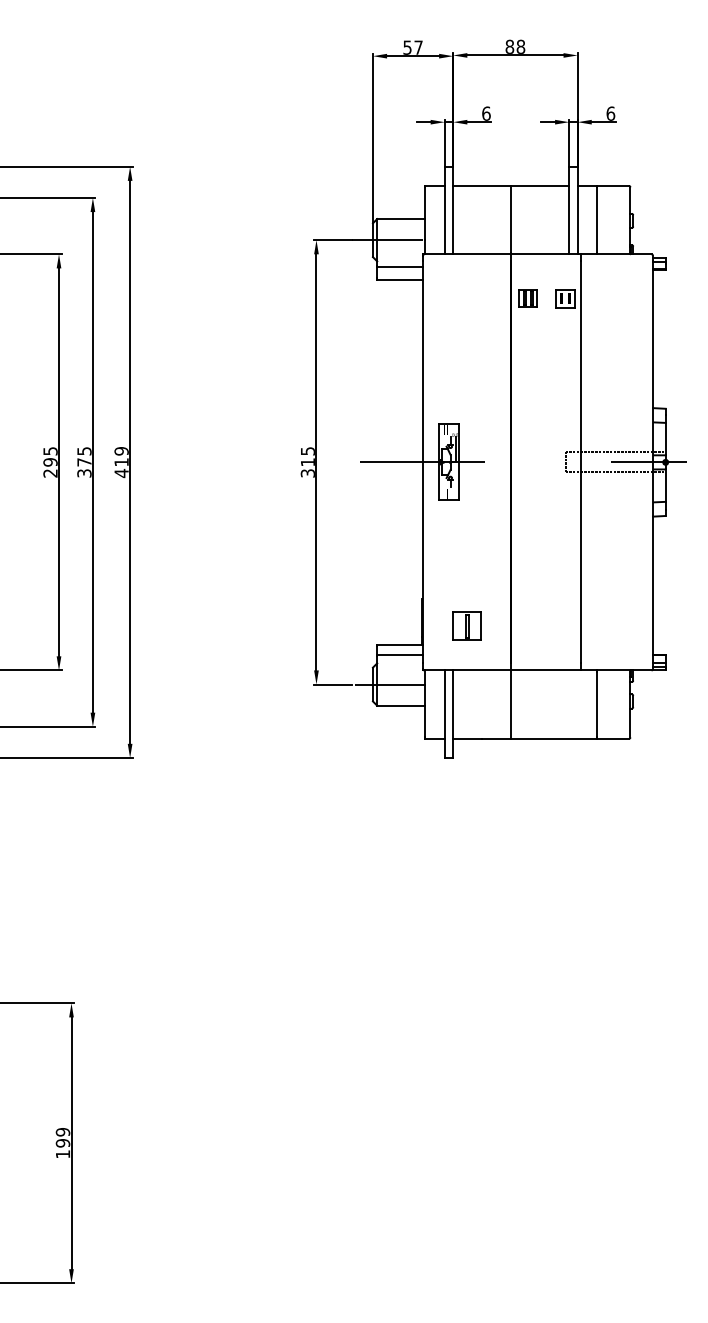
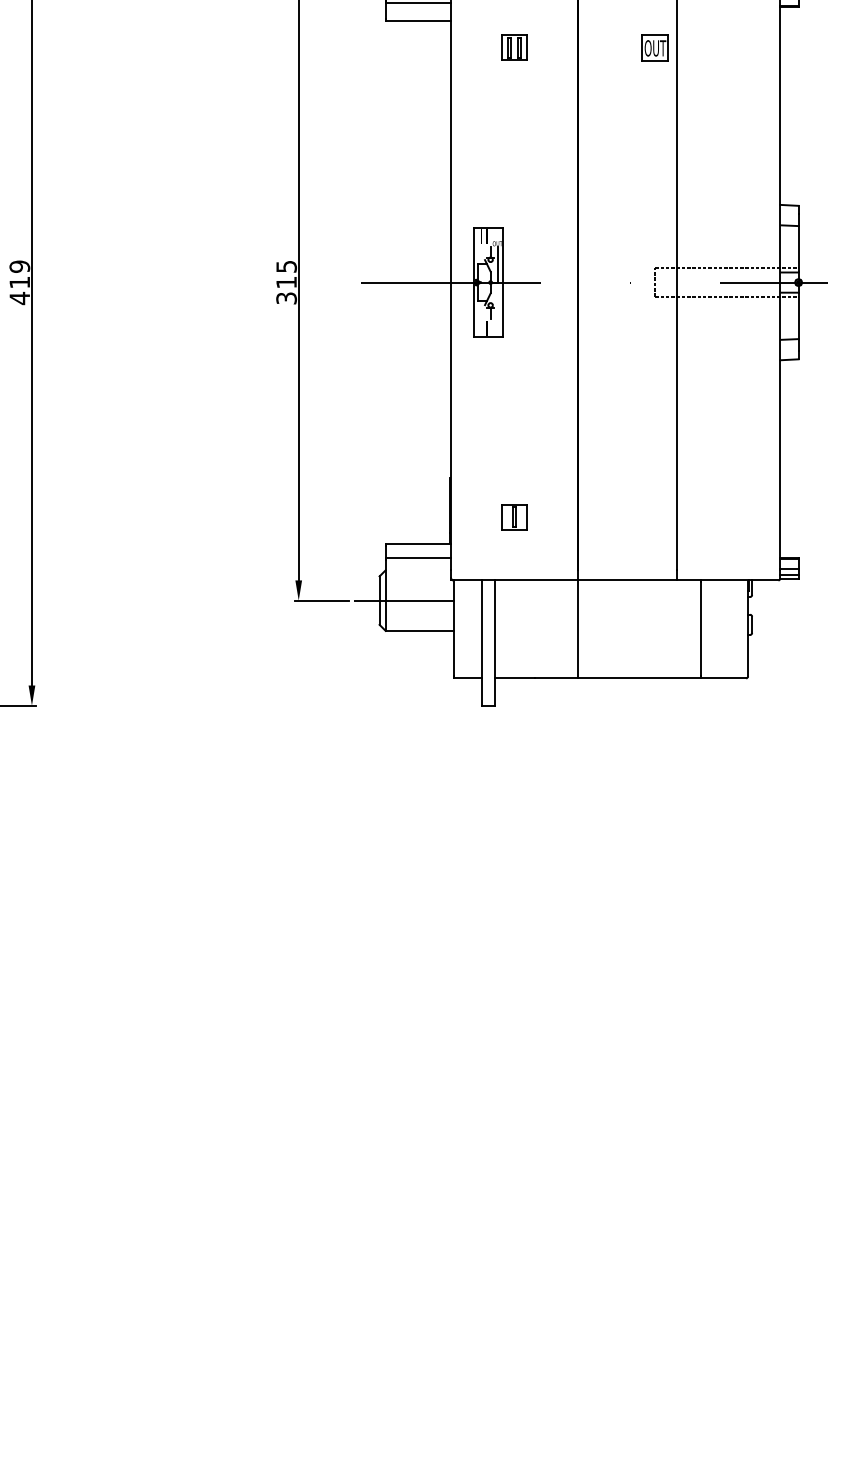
part: (527, 298) -> (513, 47), moved
text: (565, 298) -> (655, 47), II -> OUT
part: (466, 626) -> (513, 517), size x0.62

